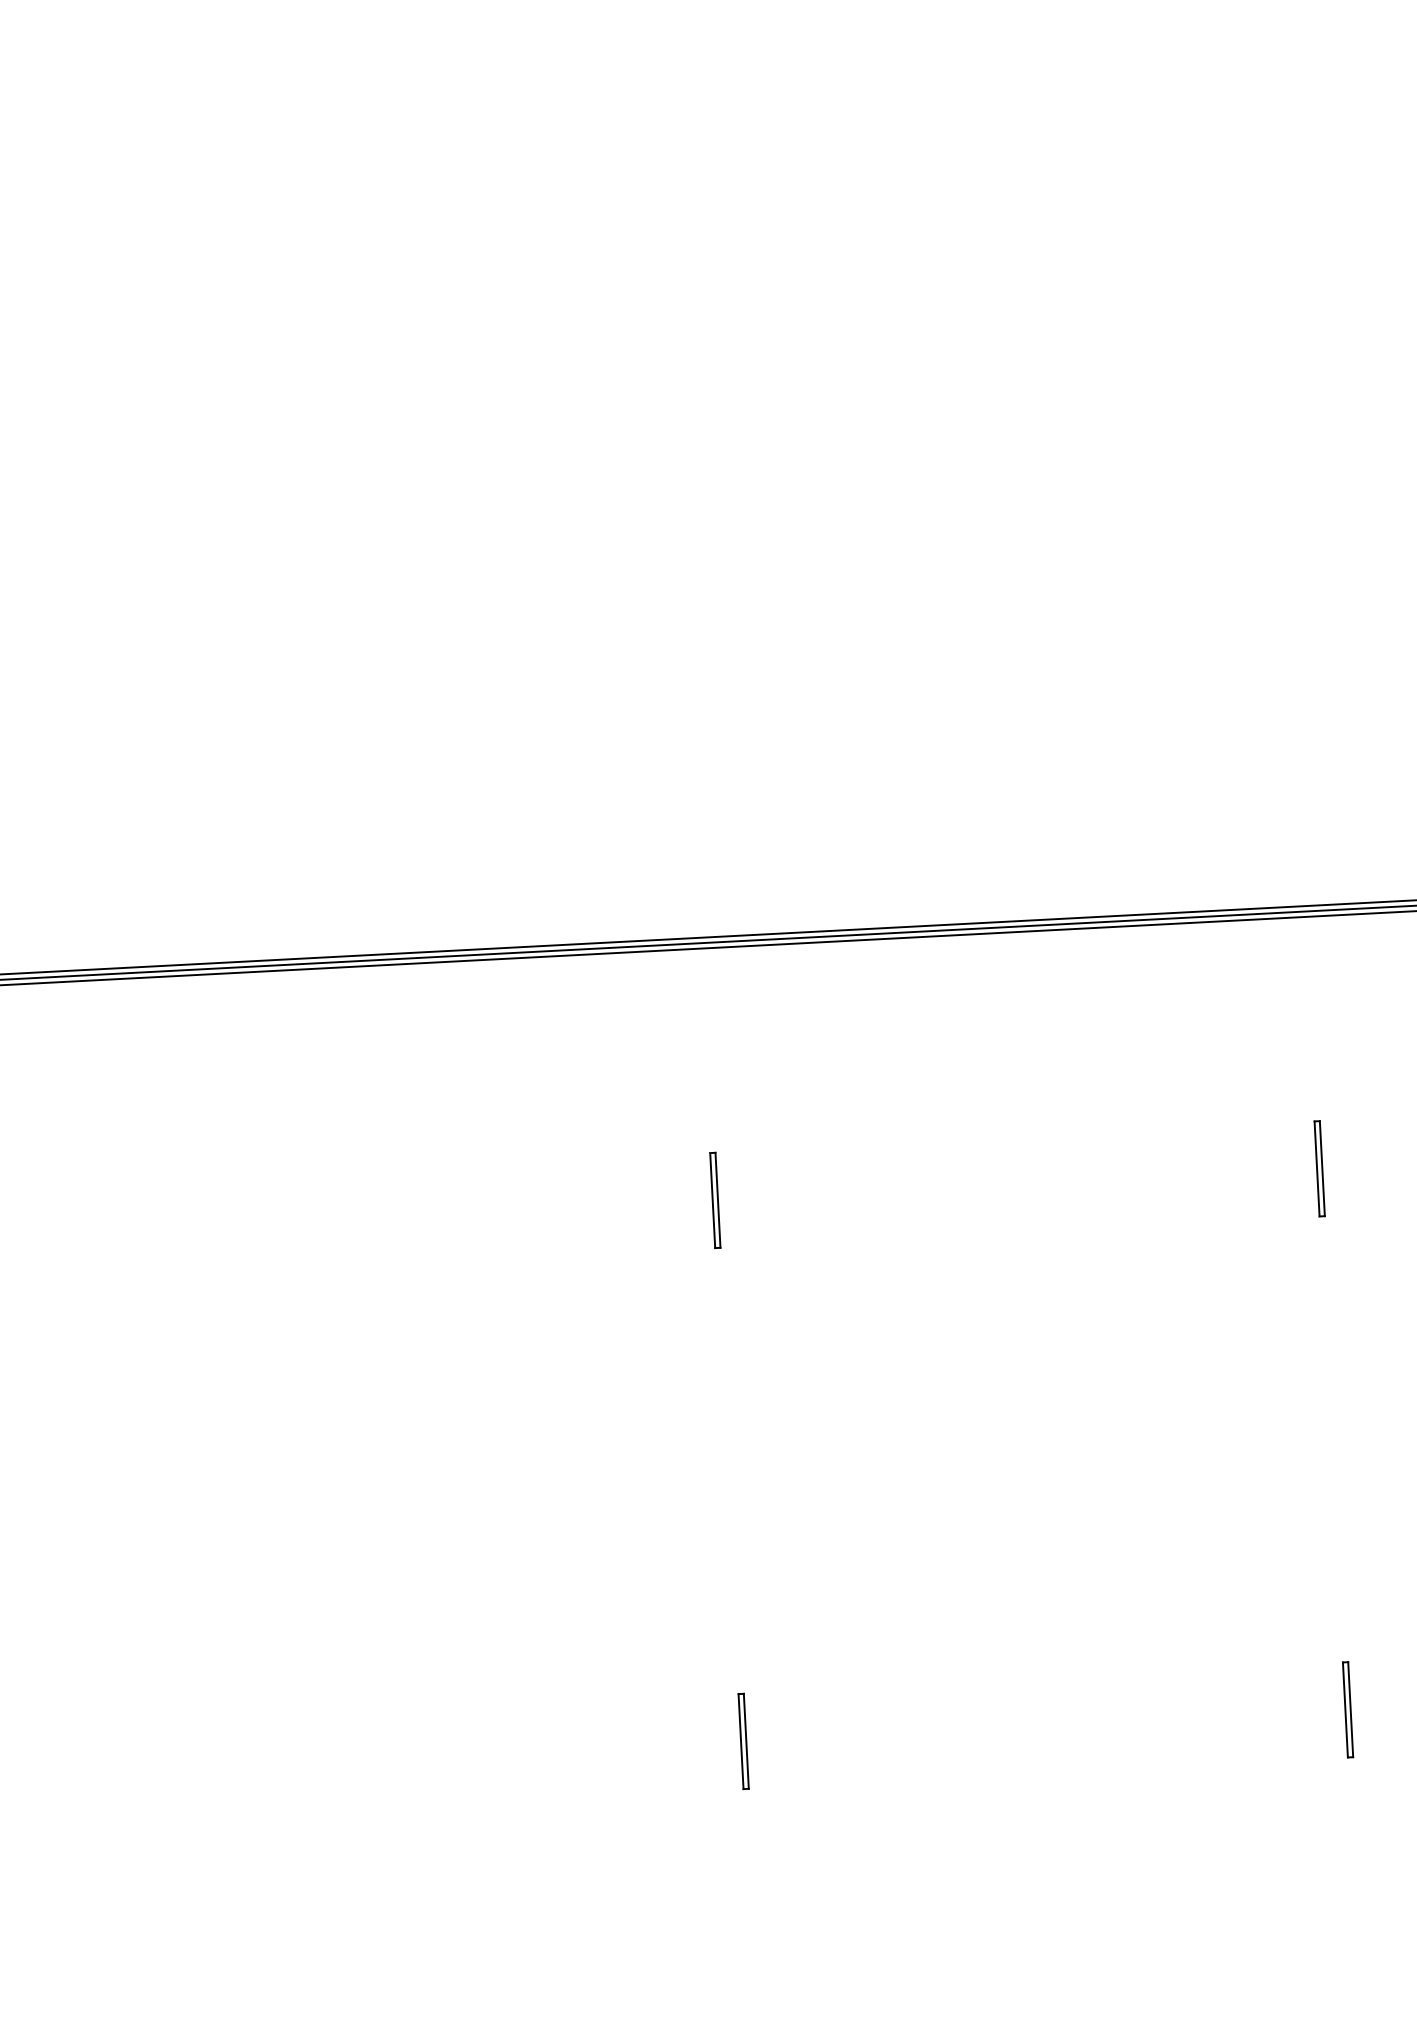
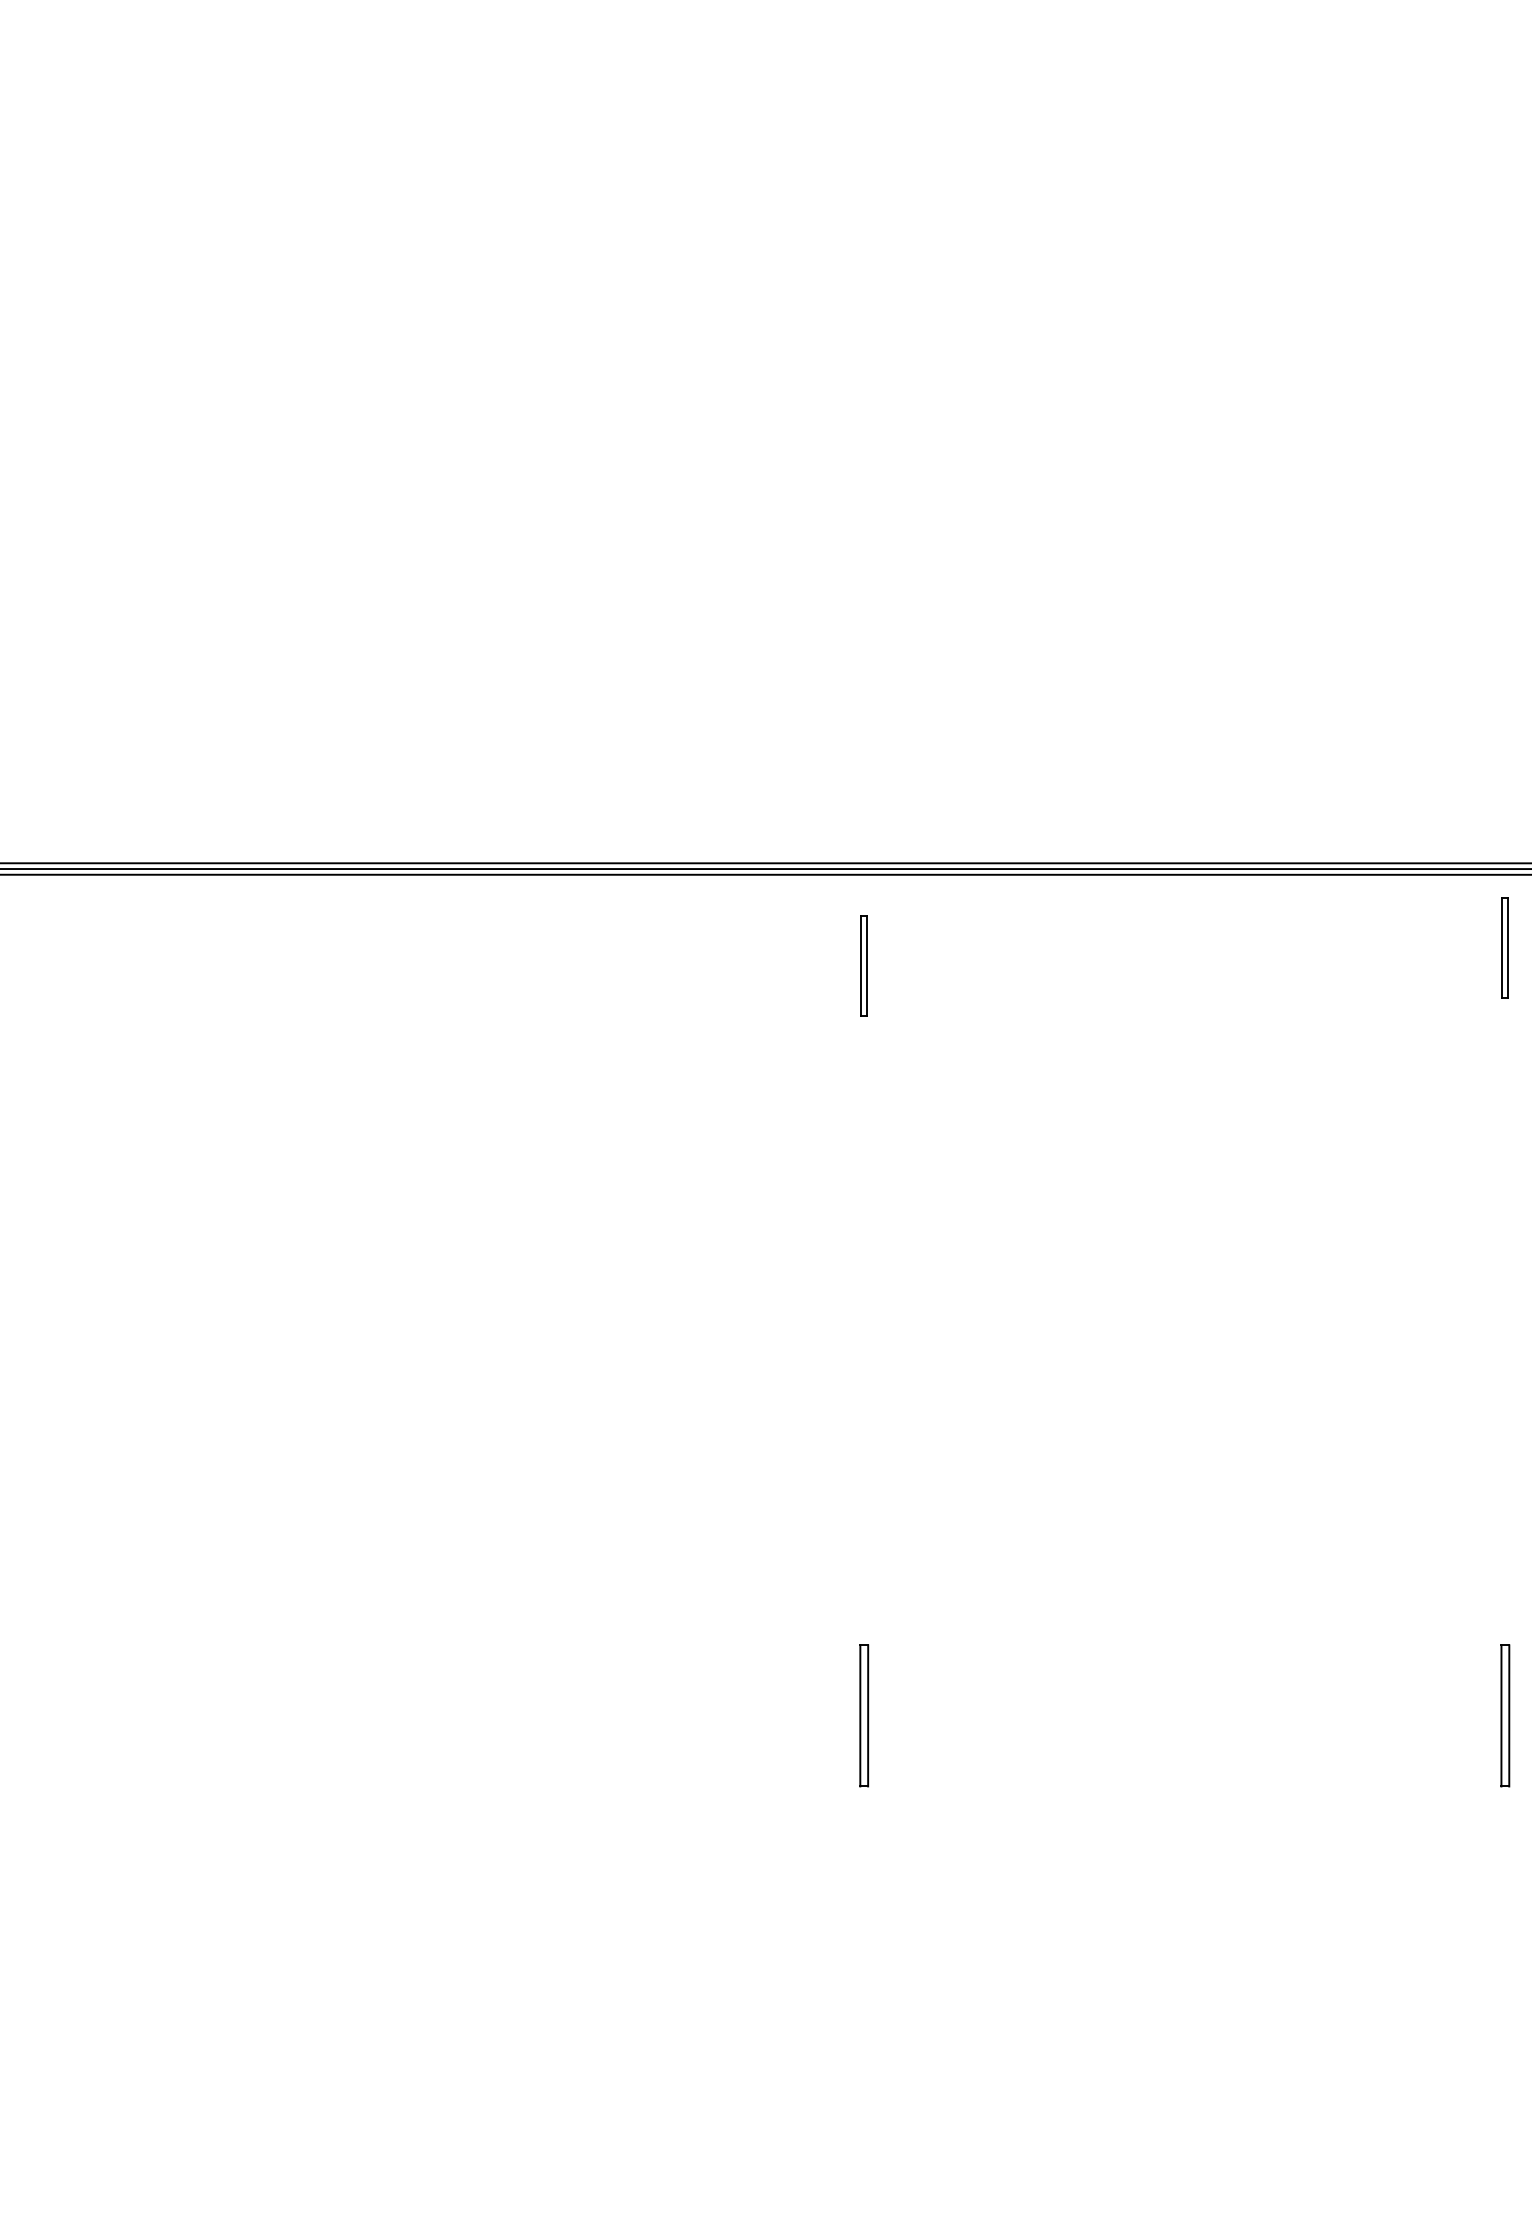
part: (1318, 1168) -> (1504, 947), moved
part: (714, 1200) -> (863, 965), moved
part: (1347, 1709) -> (1504, 1715), size x1.4
part: (743, 1741) -> (863, 1715), size x1.4

